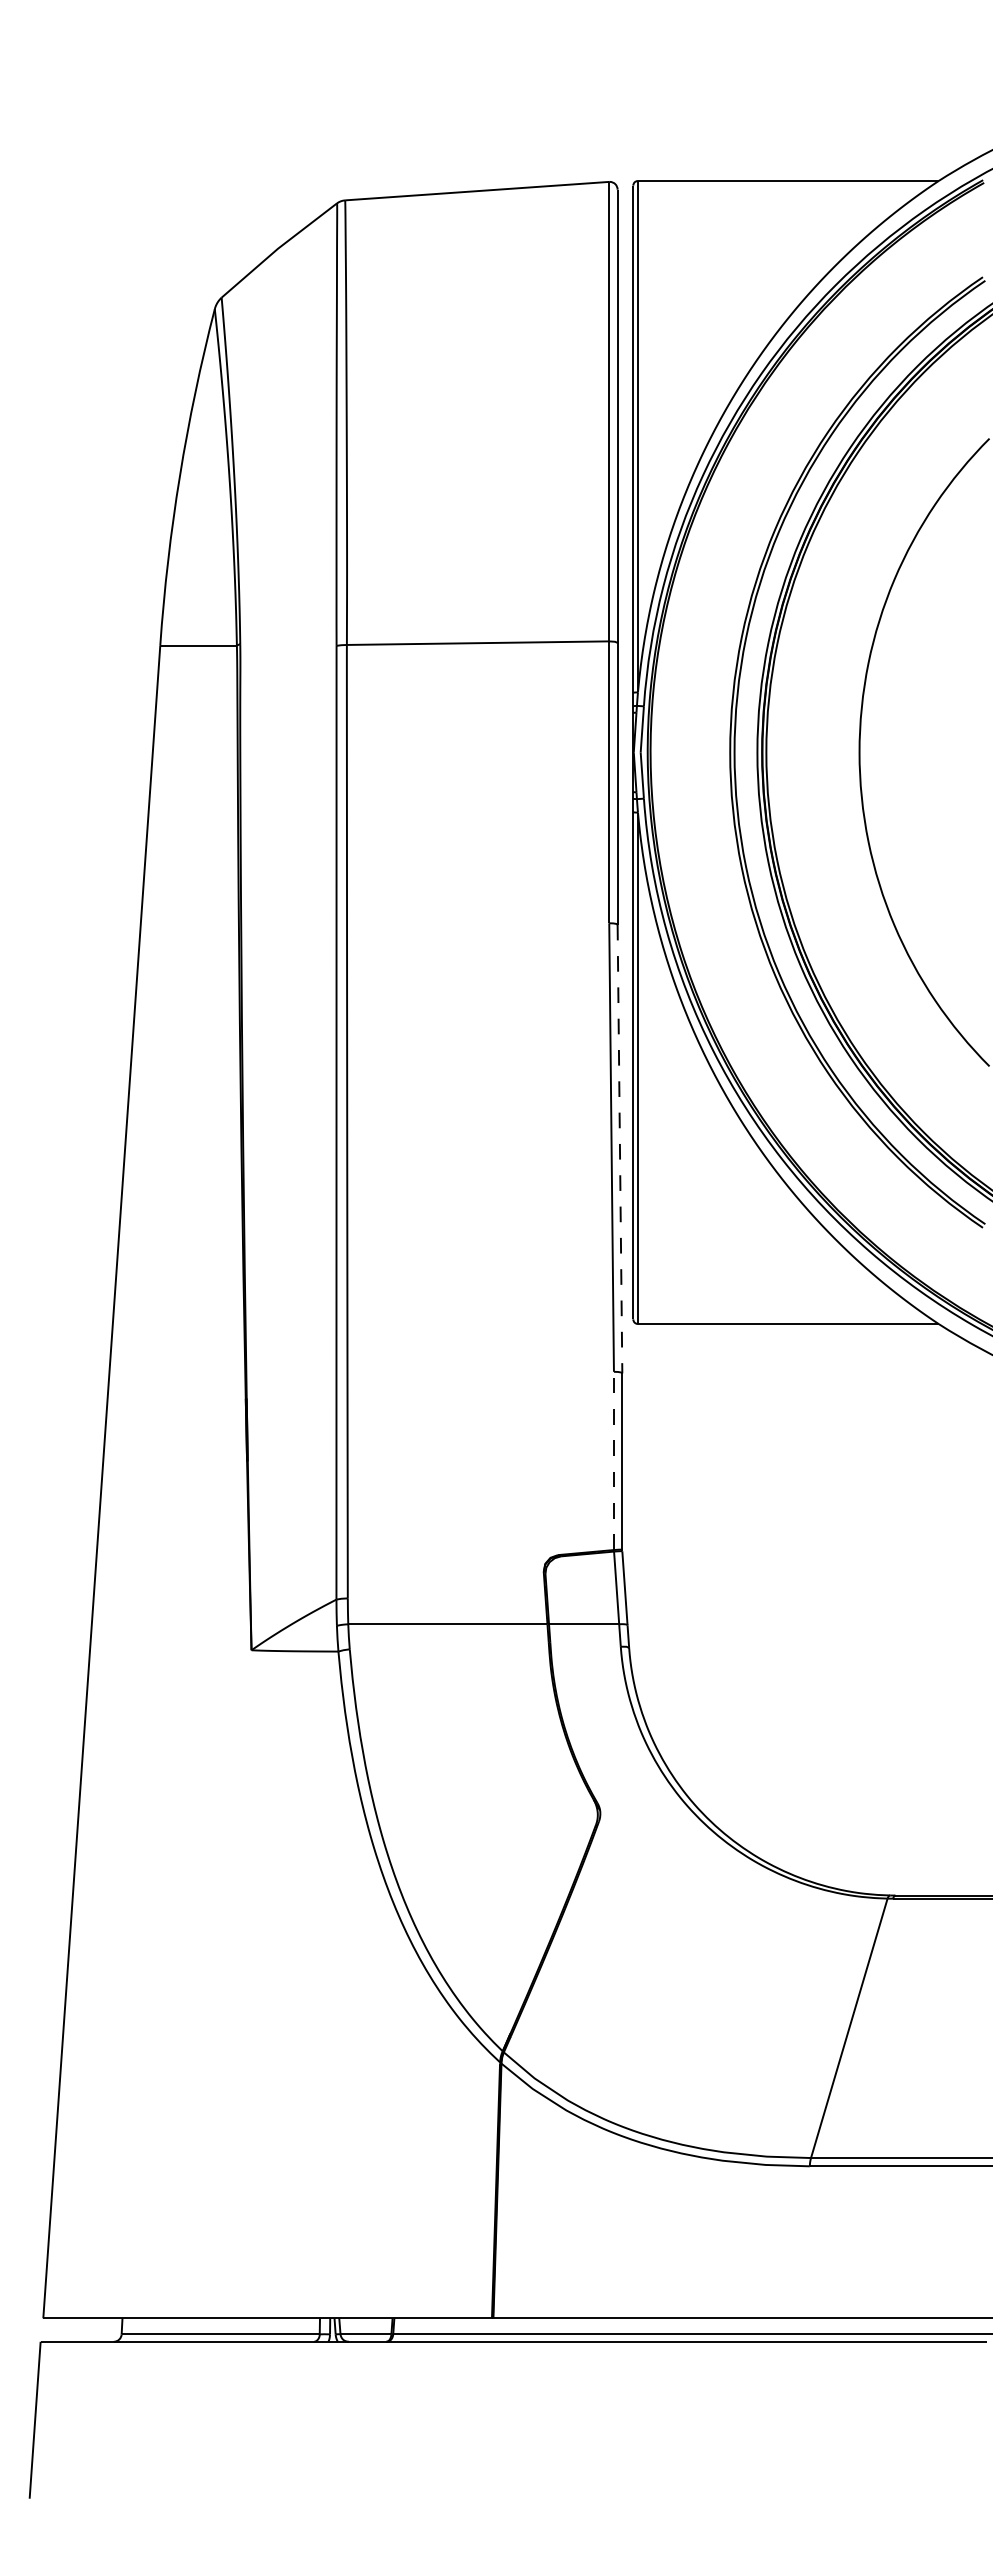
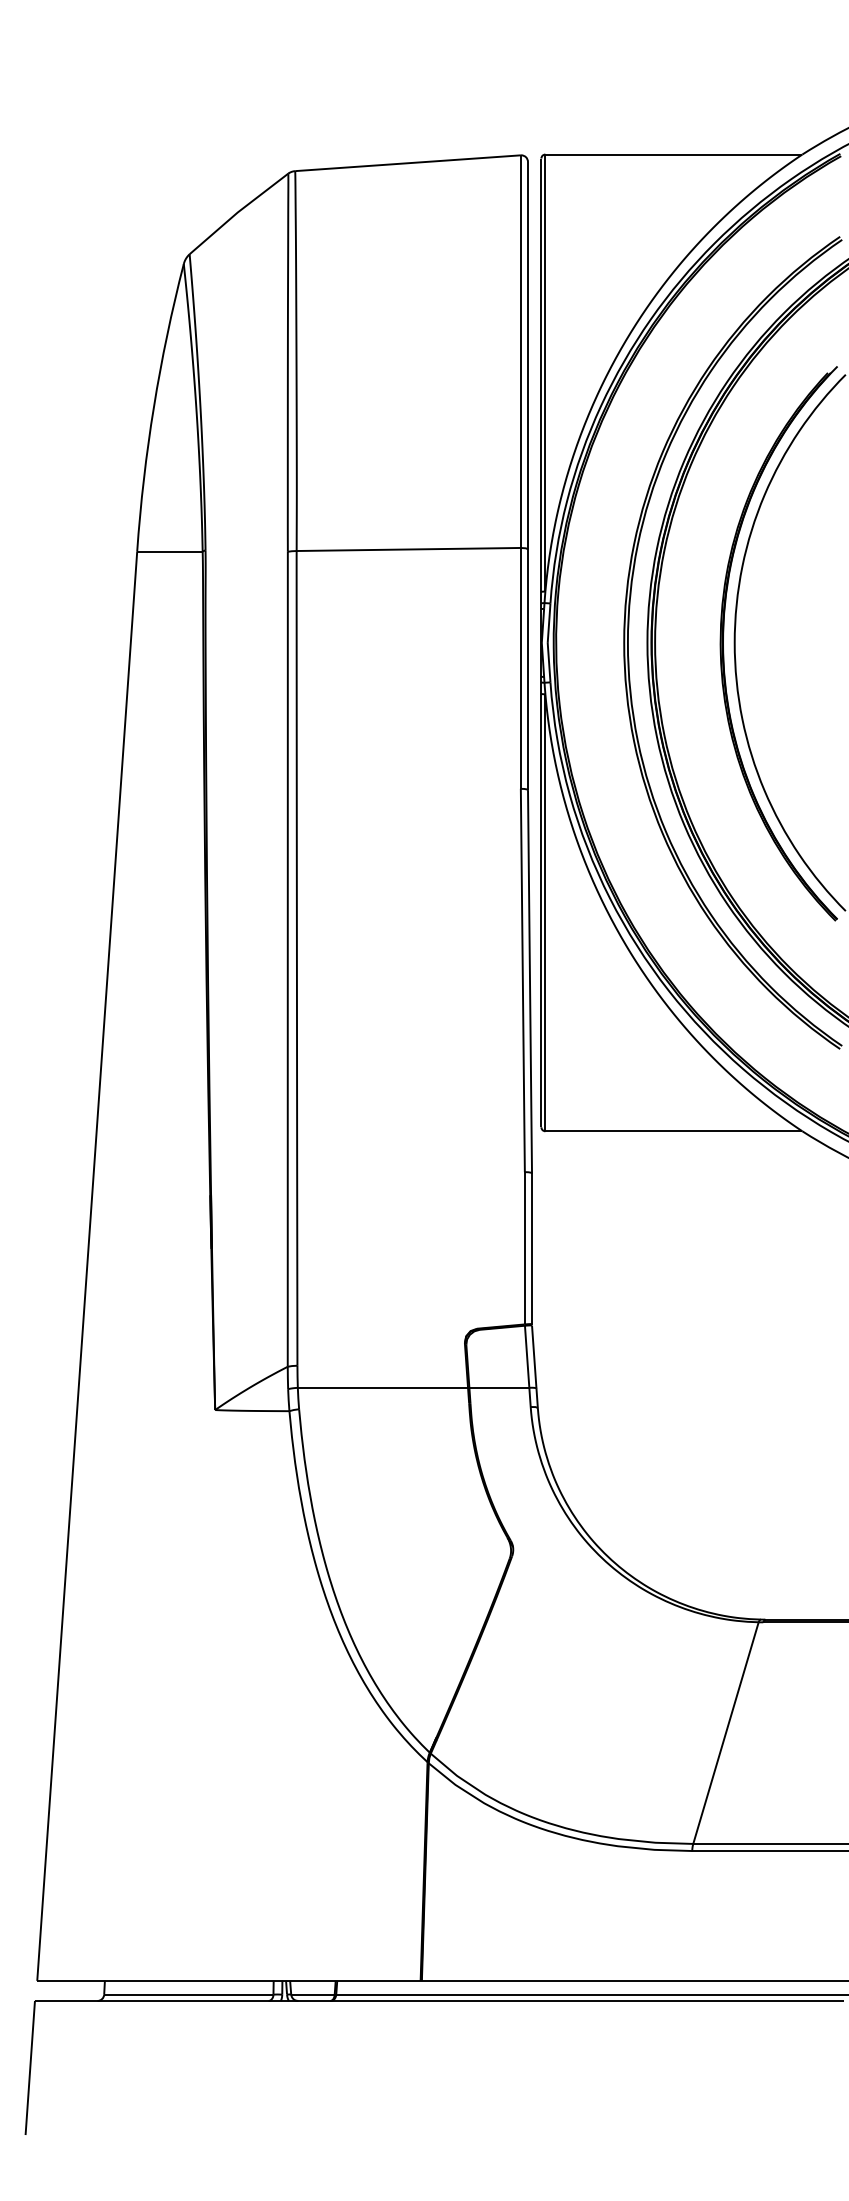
part: (846, 753) -> (723, 643), added
line: (619, 1149) -> (529, 982), dashed -> solid
line: (613, 1460) -> (524, 1247), dashed -> solid

